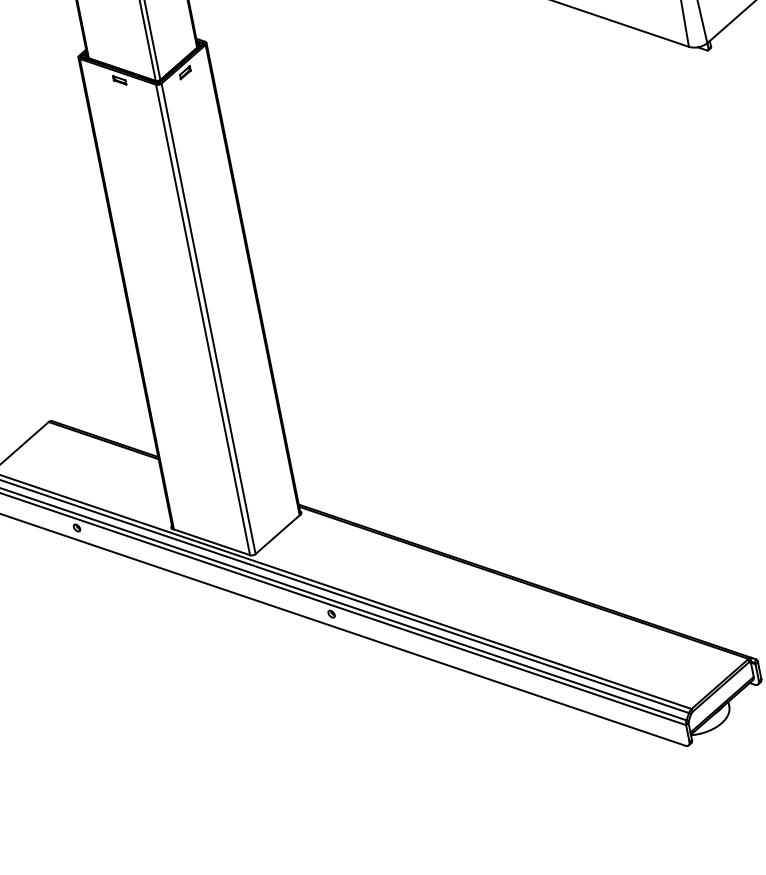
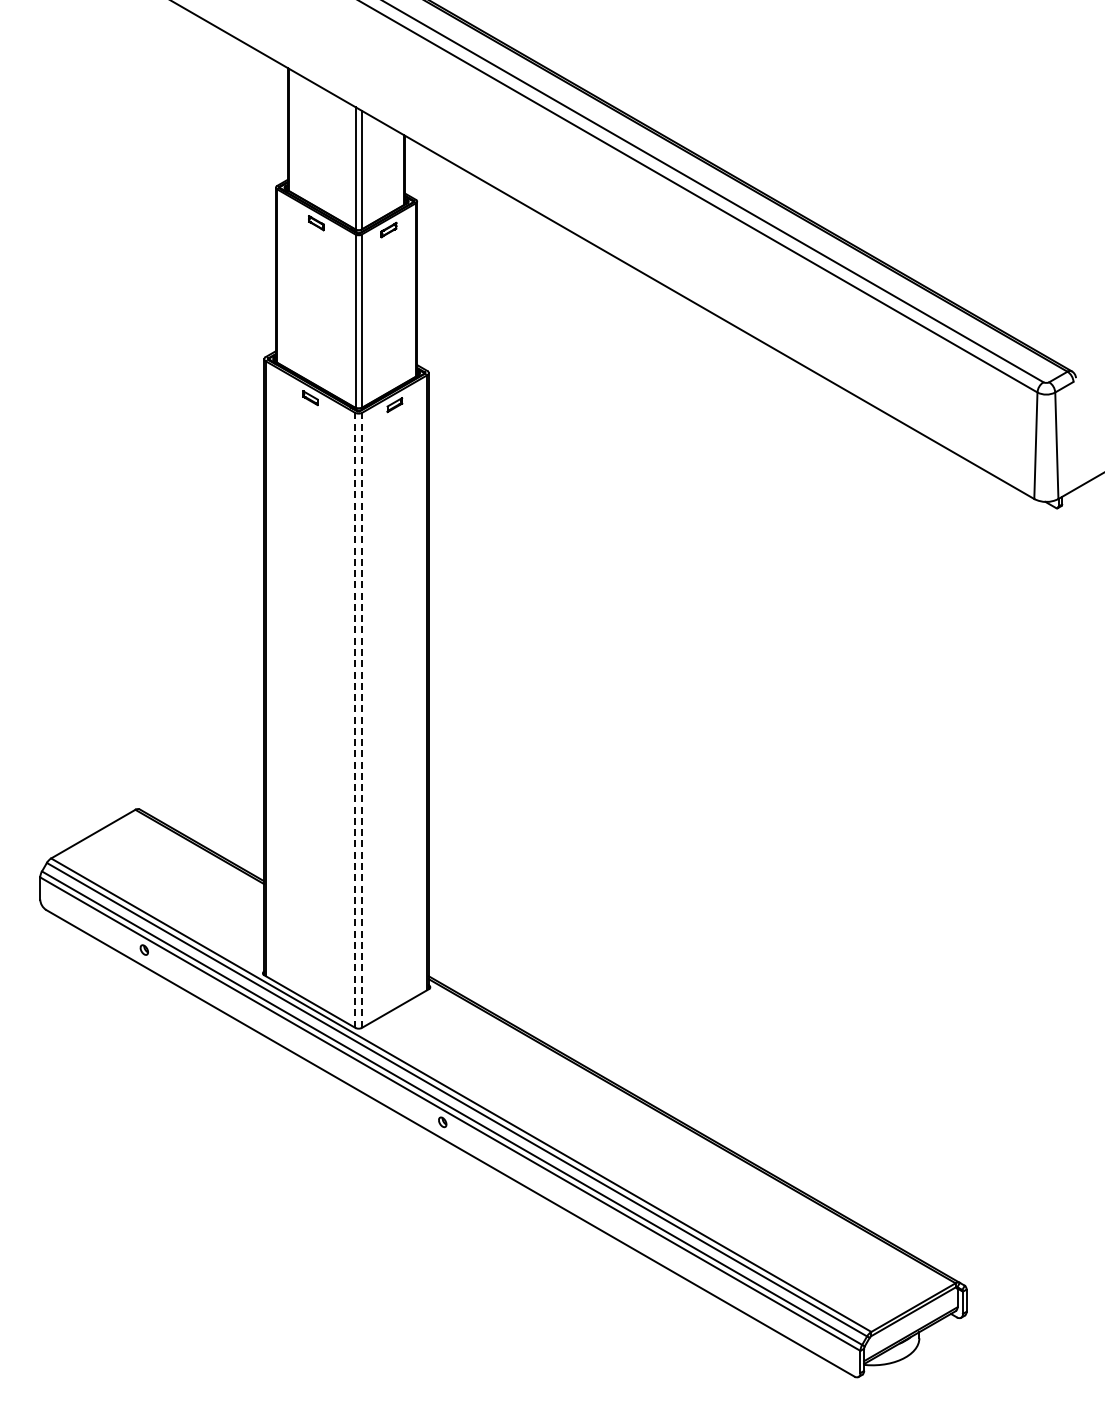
line: (208, 318) -> (362, 719), solid -> dashed
line: (203, 319) -> (355, 719), solid -> dashed

